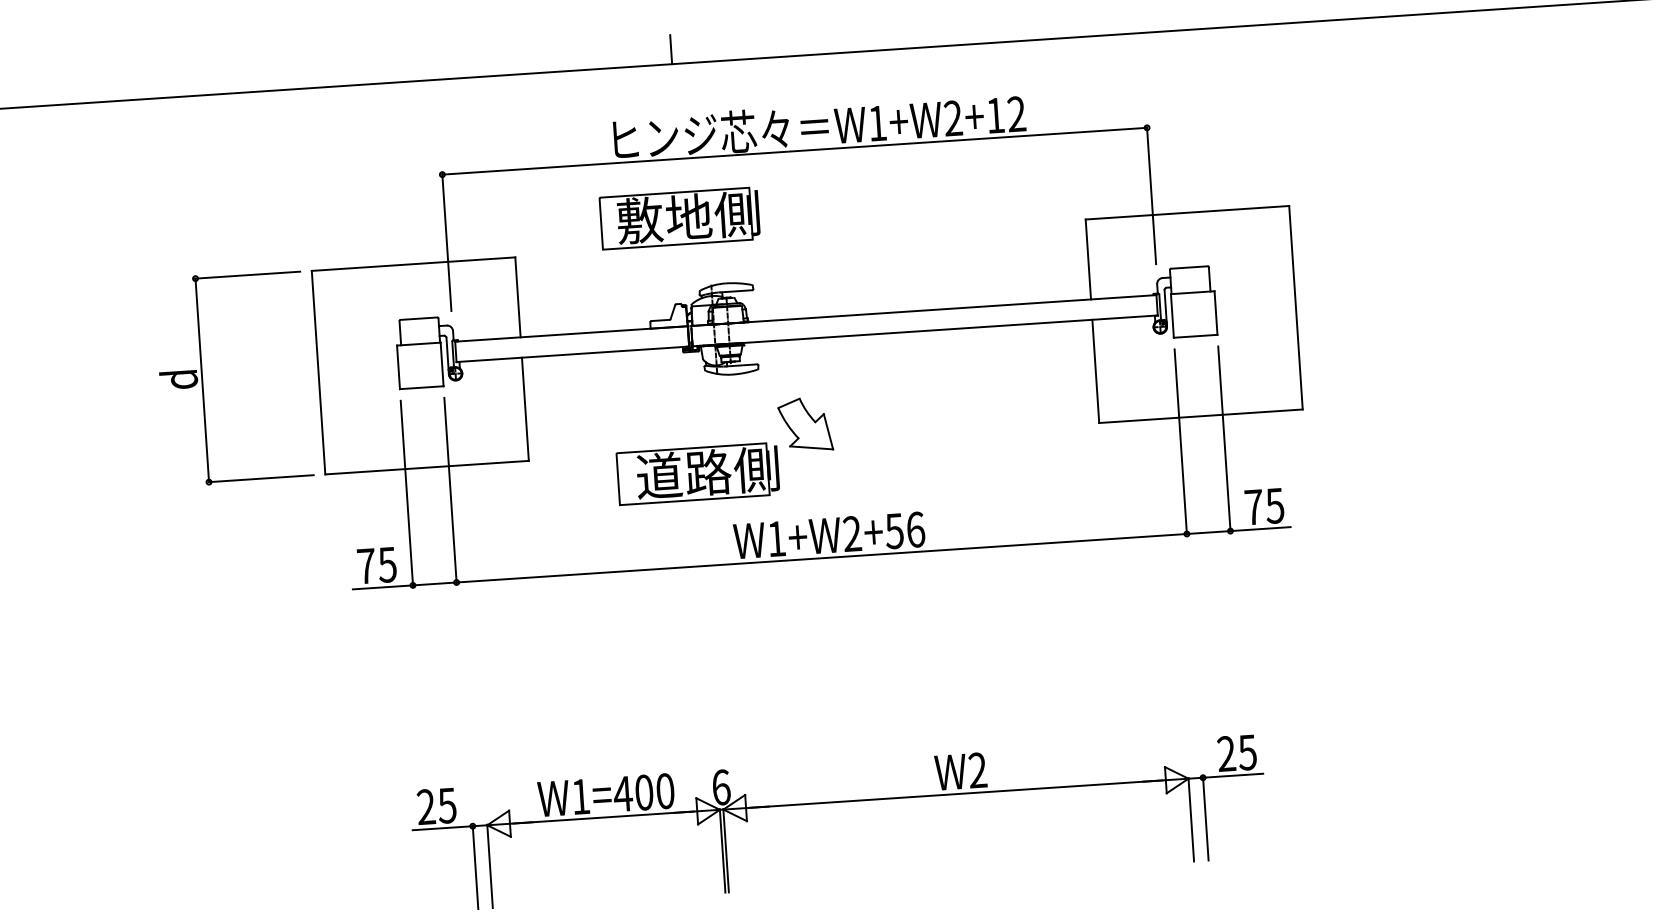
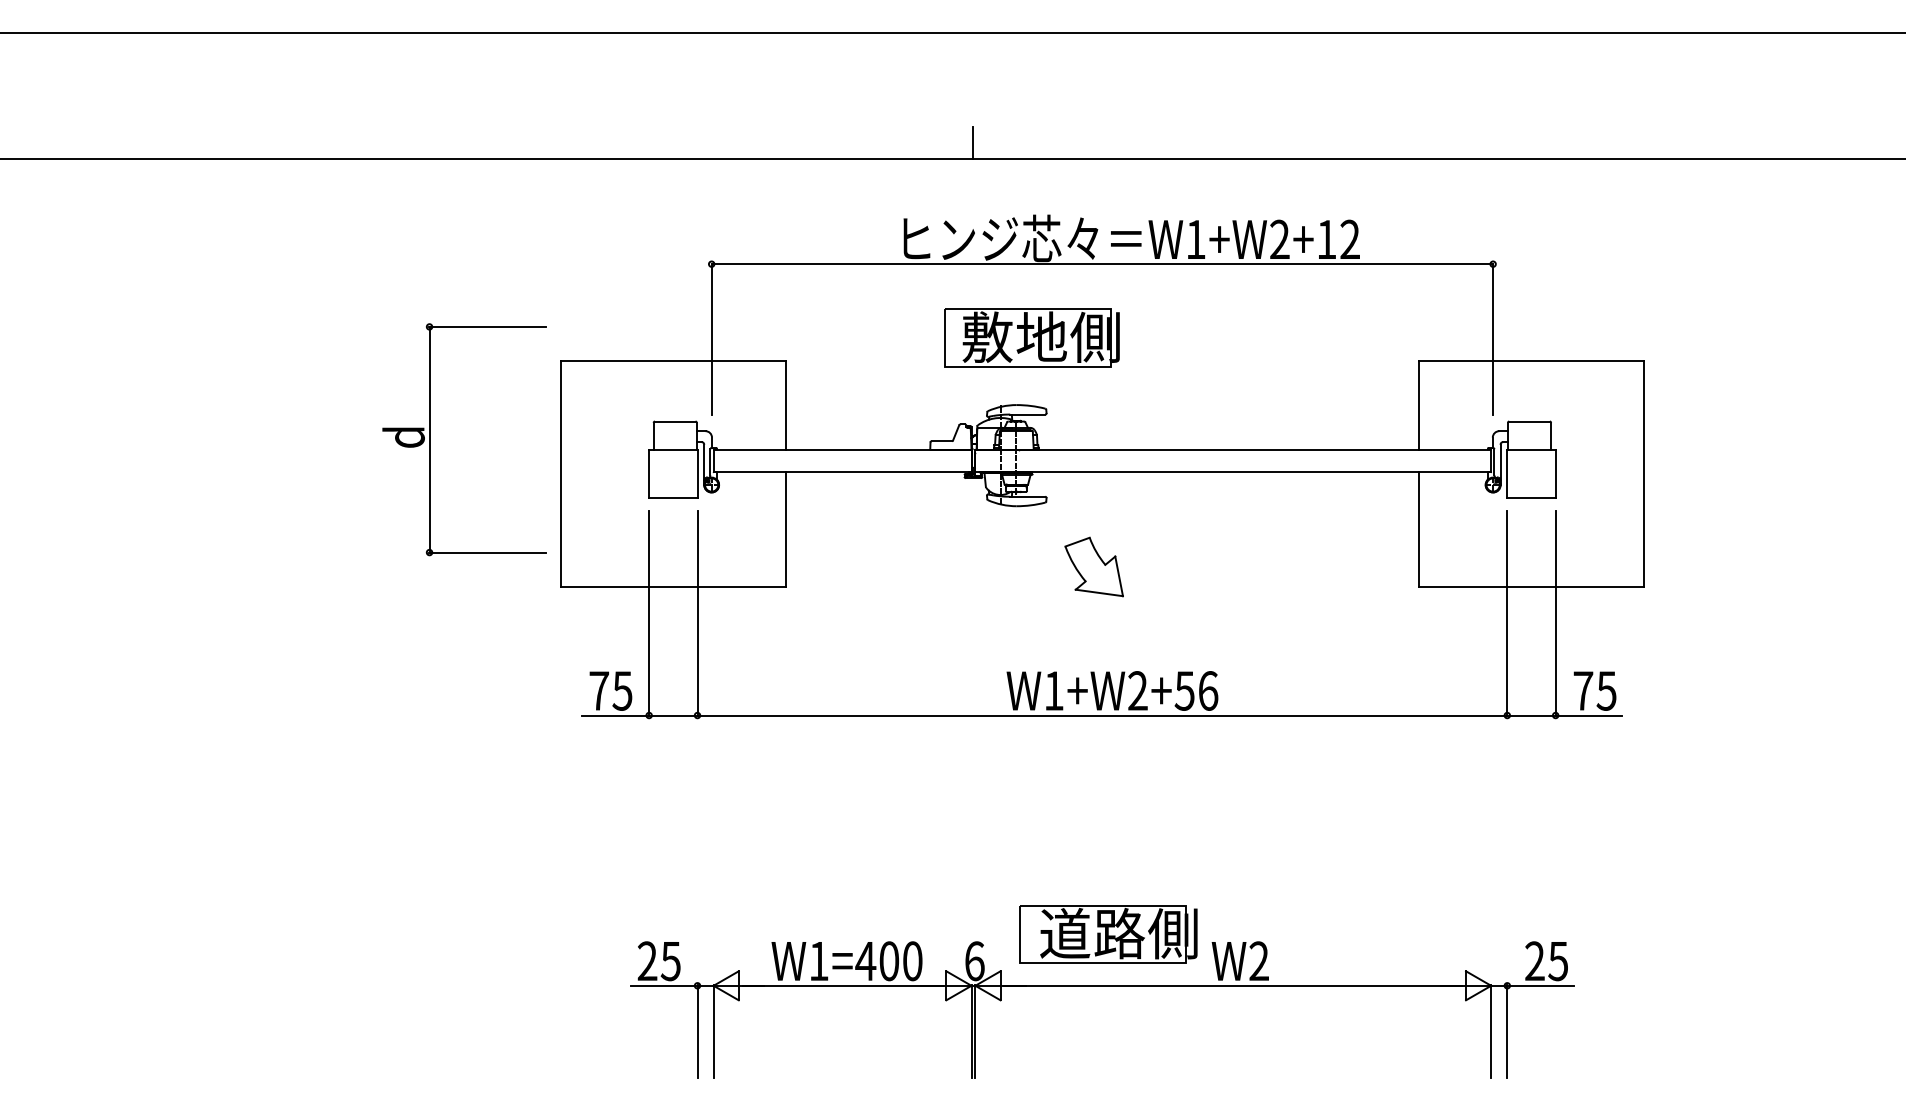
part: (679, 218) -> (1031, 337), moved
part: (203, 380) -> (430, 439), moved
part: (698, 474) -> (1108, 934), moved

